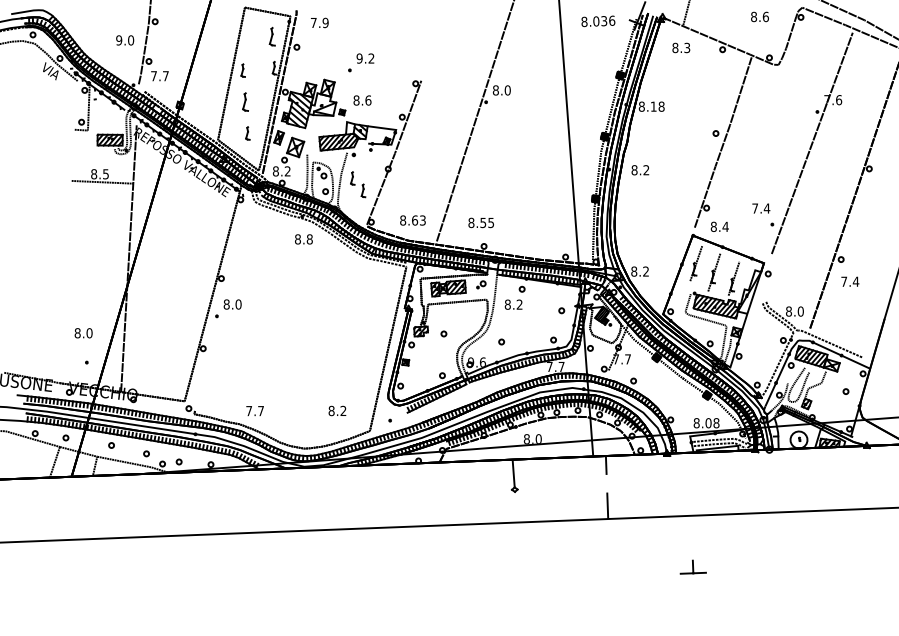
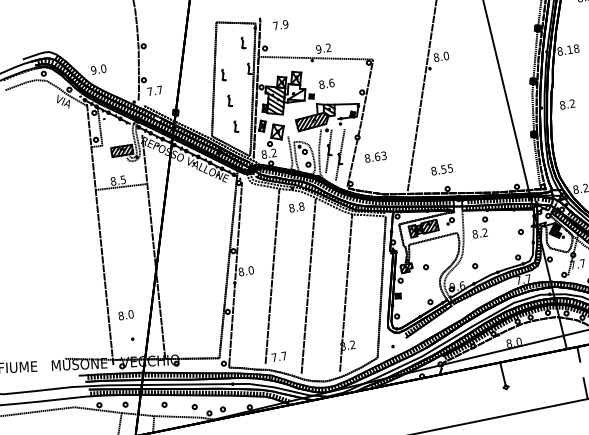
part: (271, 36) -> (242, 42), size x0.71
text: (125, 40) -> (99, 69), moved
line: (354, 67) -> (315, 57), added
part: (245, 101) -> (229, 100), size x0.71
line: (351, 179) -> (328, 151), added
line: (364, 185) -> (339, 154), added
text: (412, 220) -> (375, 157), moved
line: (68, 233) -> (100, 234), added
line: (219, 304) -> (235, 272), added
line: (261, 315) -> (271, 276), added
line: (302, 334) -> (308, 286), added
line: (345, 348) -> (346, 292), added

